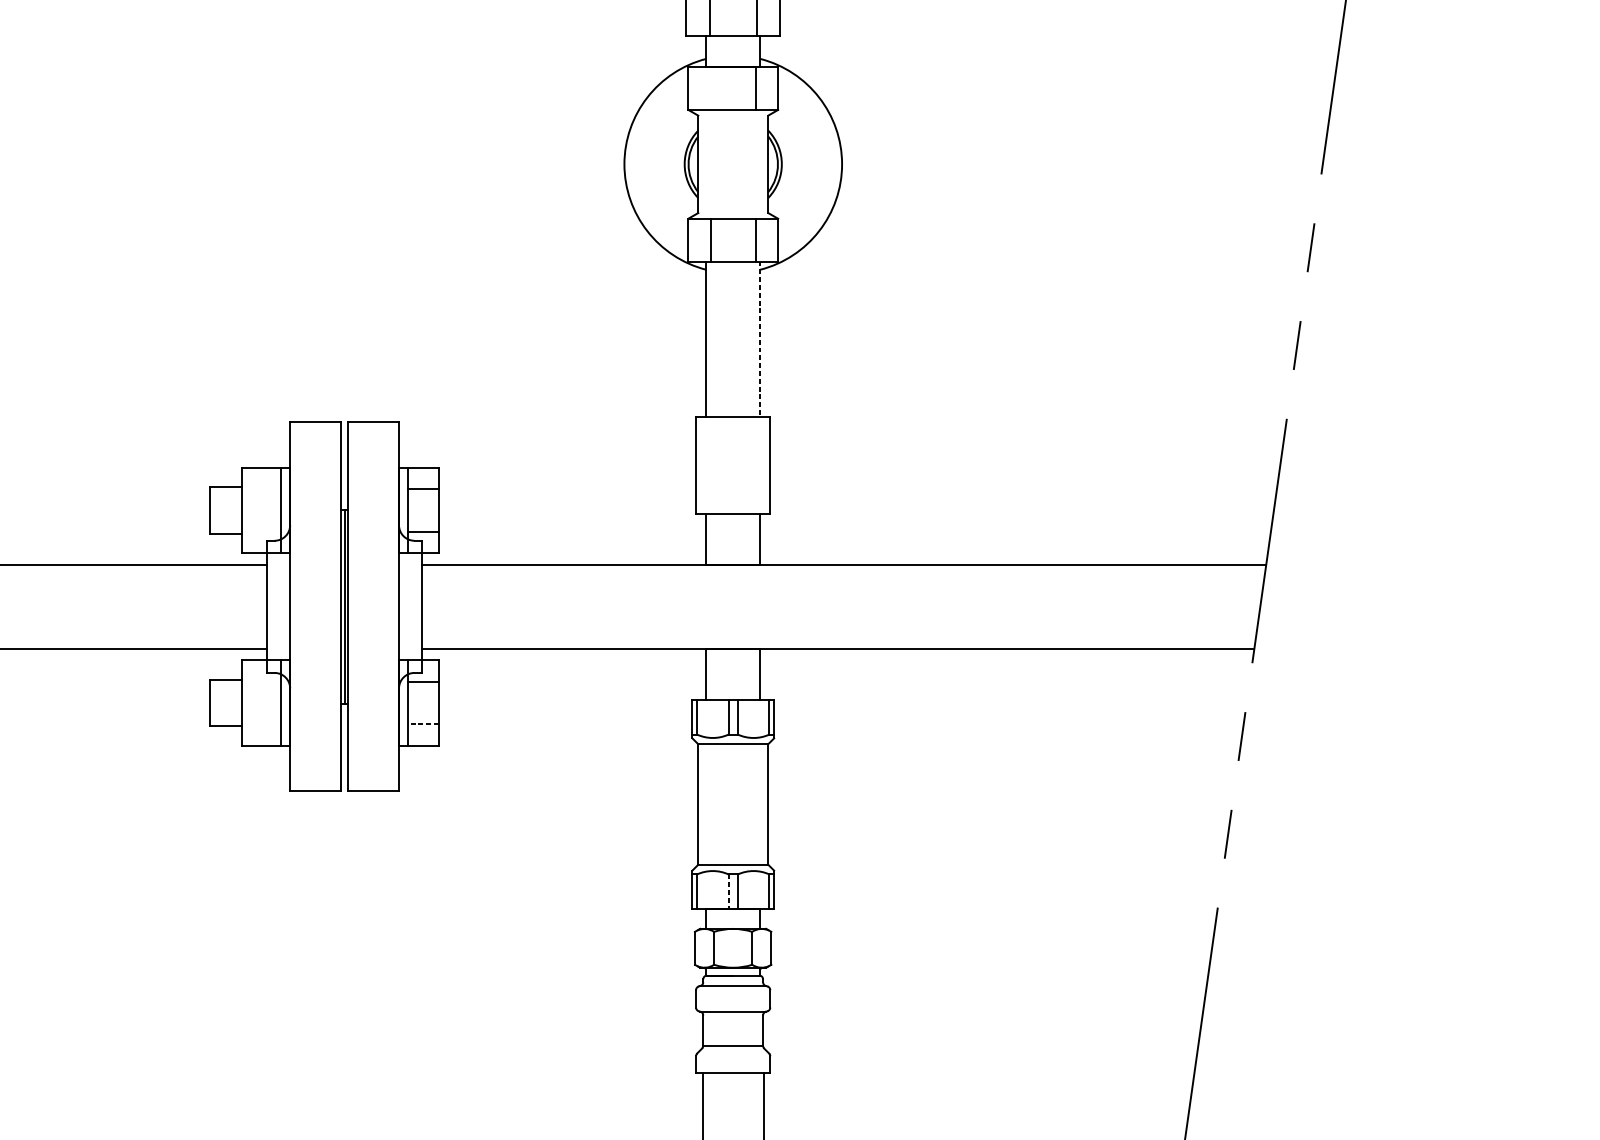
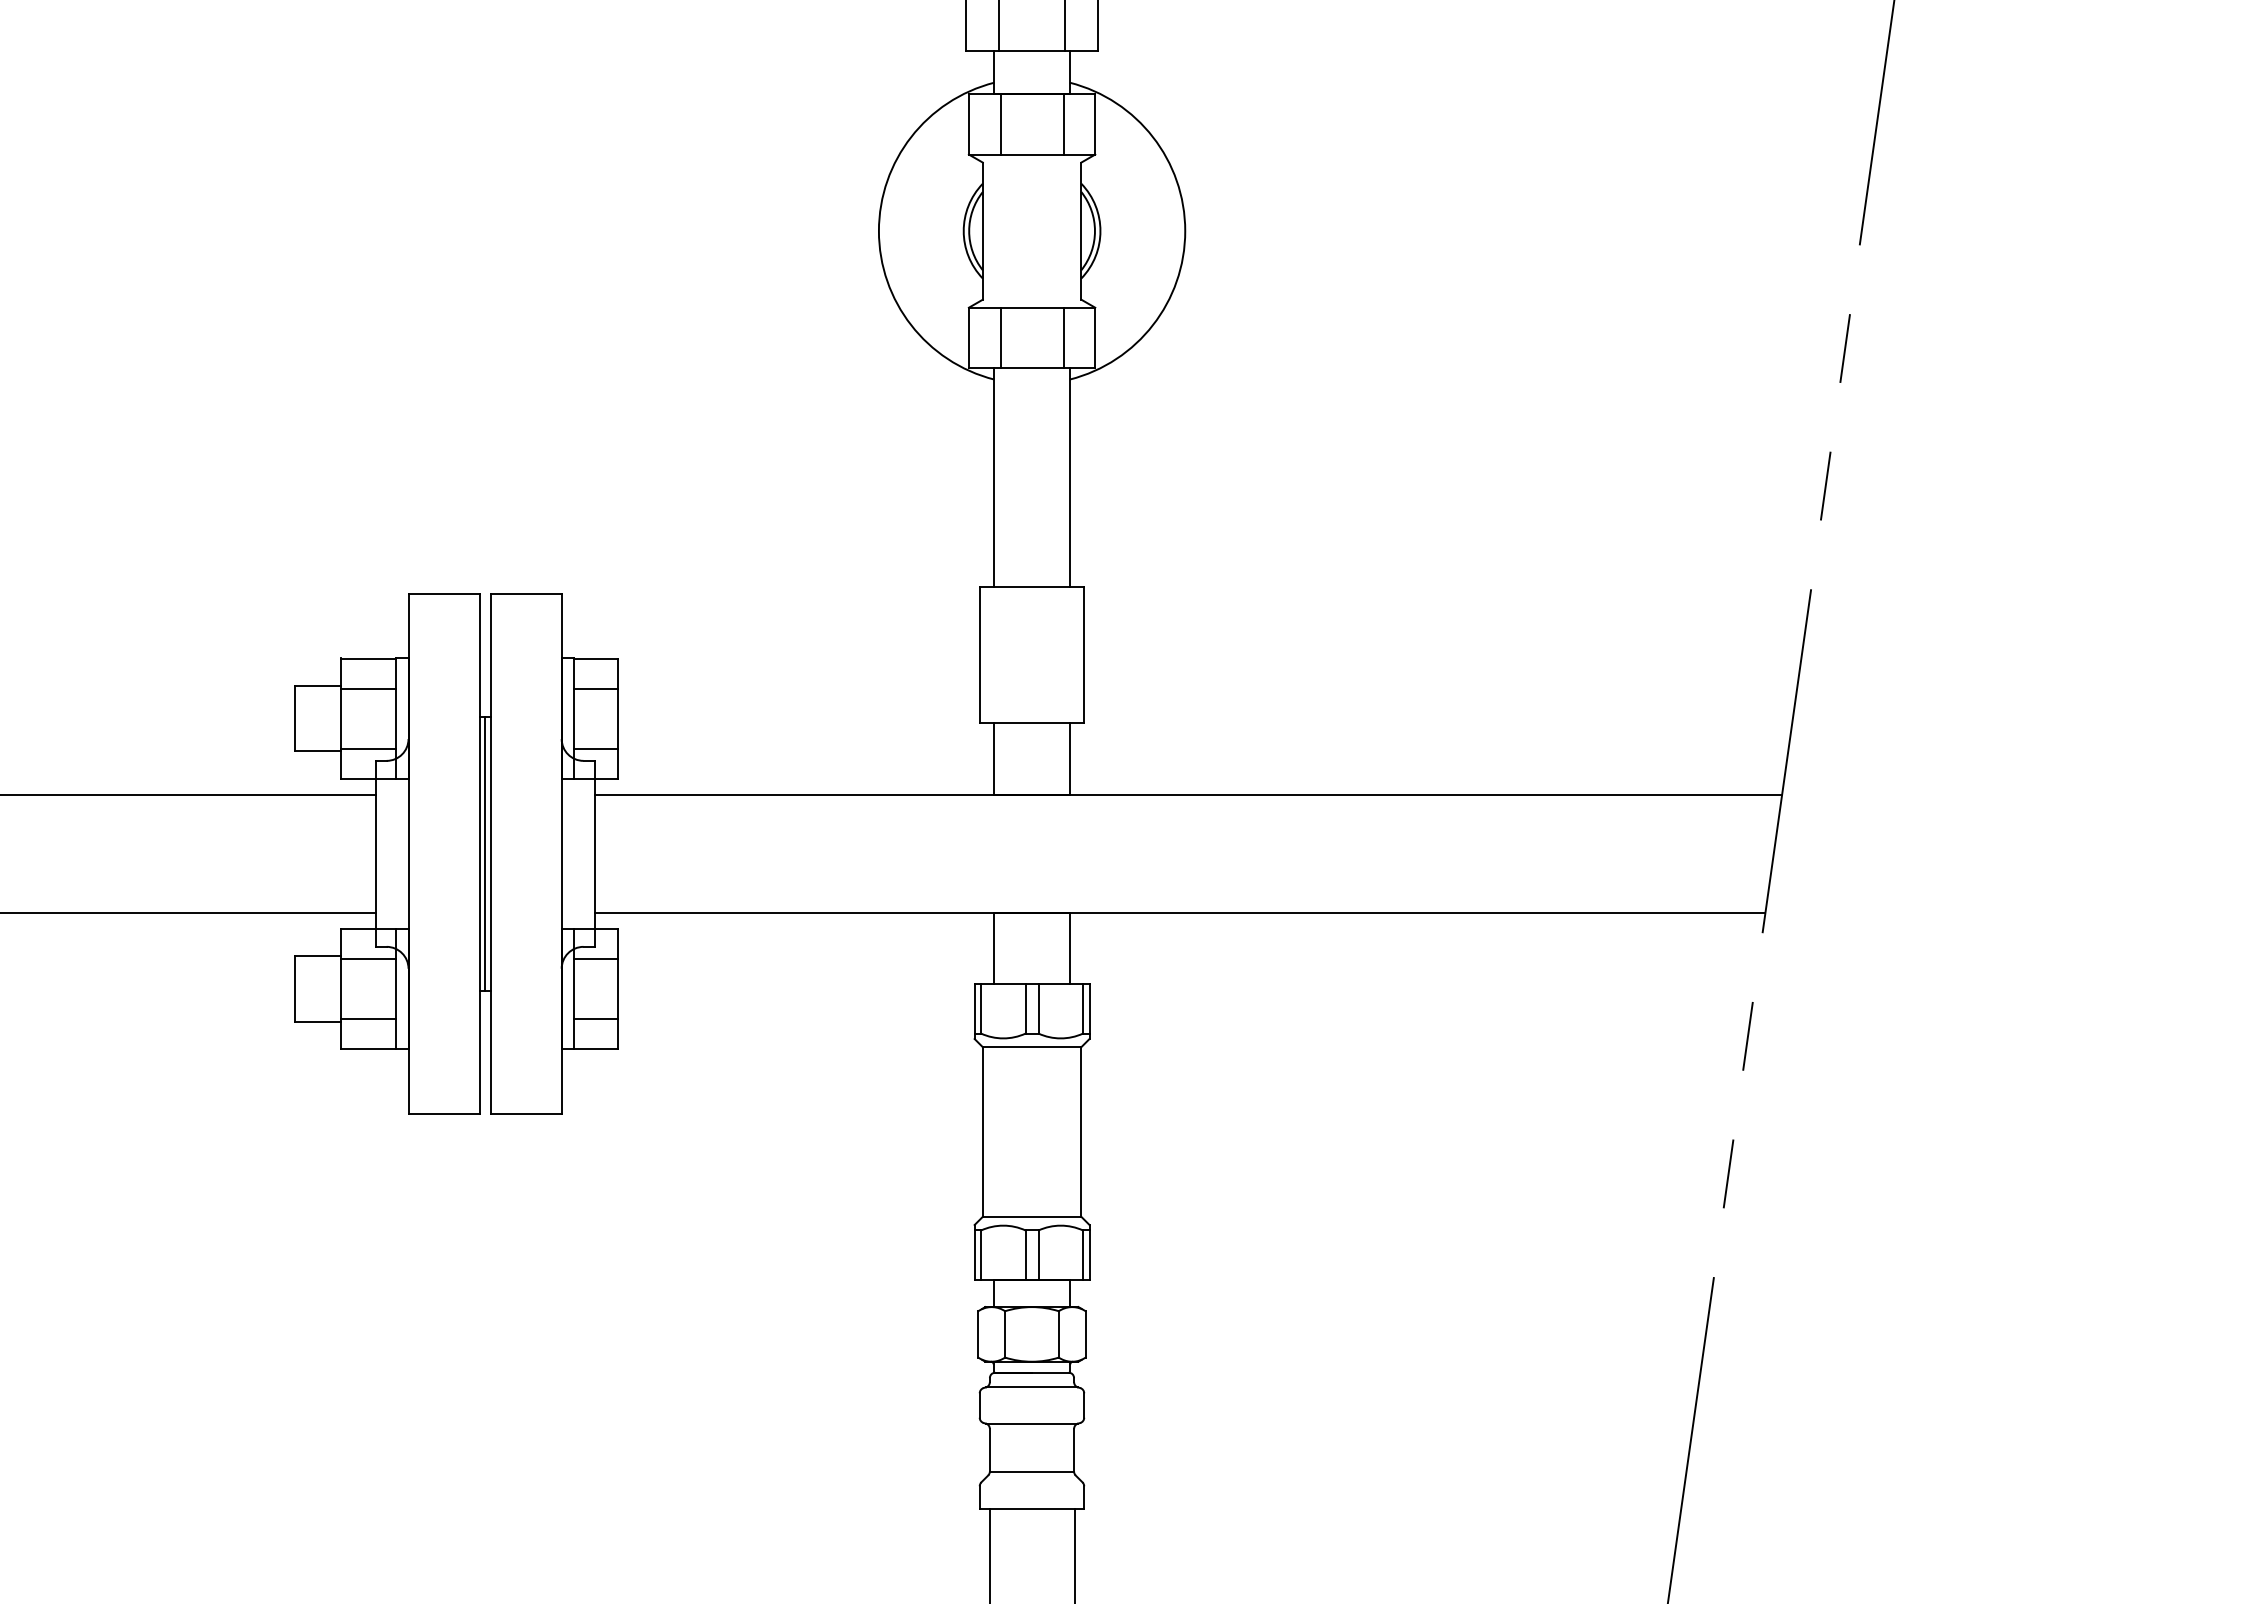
line: (710, 88) -> (1000, 124), added
line: (759, 339) -> (1069, 477), dashed -> solid
line: (261, 489) -> (368, 688), added
line: (261, 531) -> (368, 748), added
line: (261, 681) -> (368, 959), added
line: (261, 724) -> (368, 1019), added
line: (423, 724) -> (596, 1019), dashed -> solid
line: (728, 892) -> (1025, 1255), dashed -> solid

